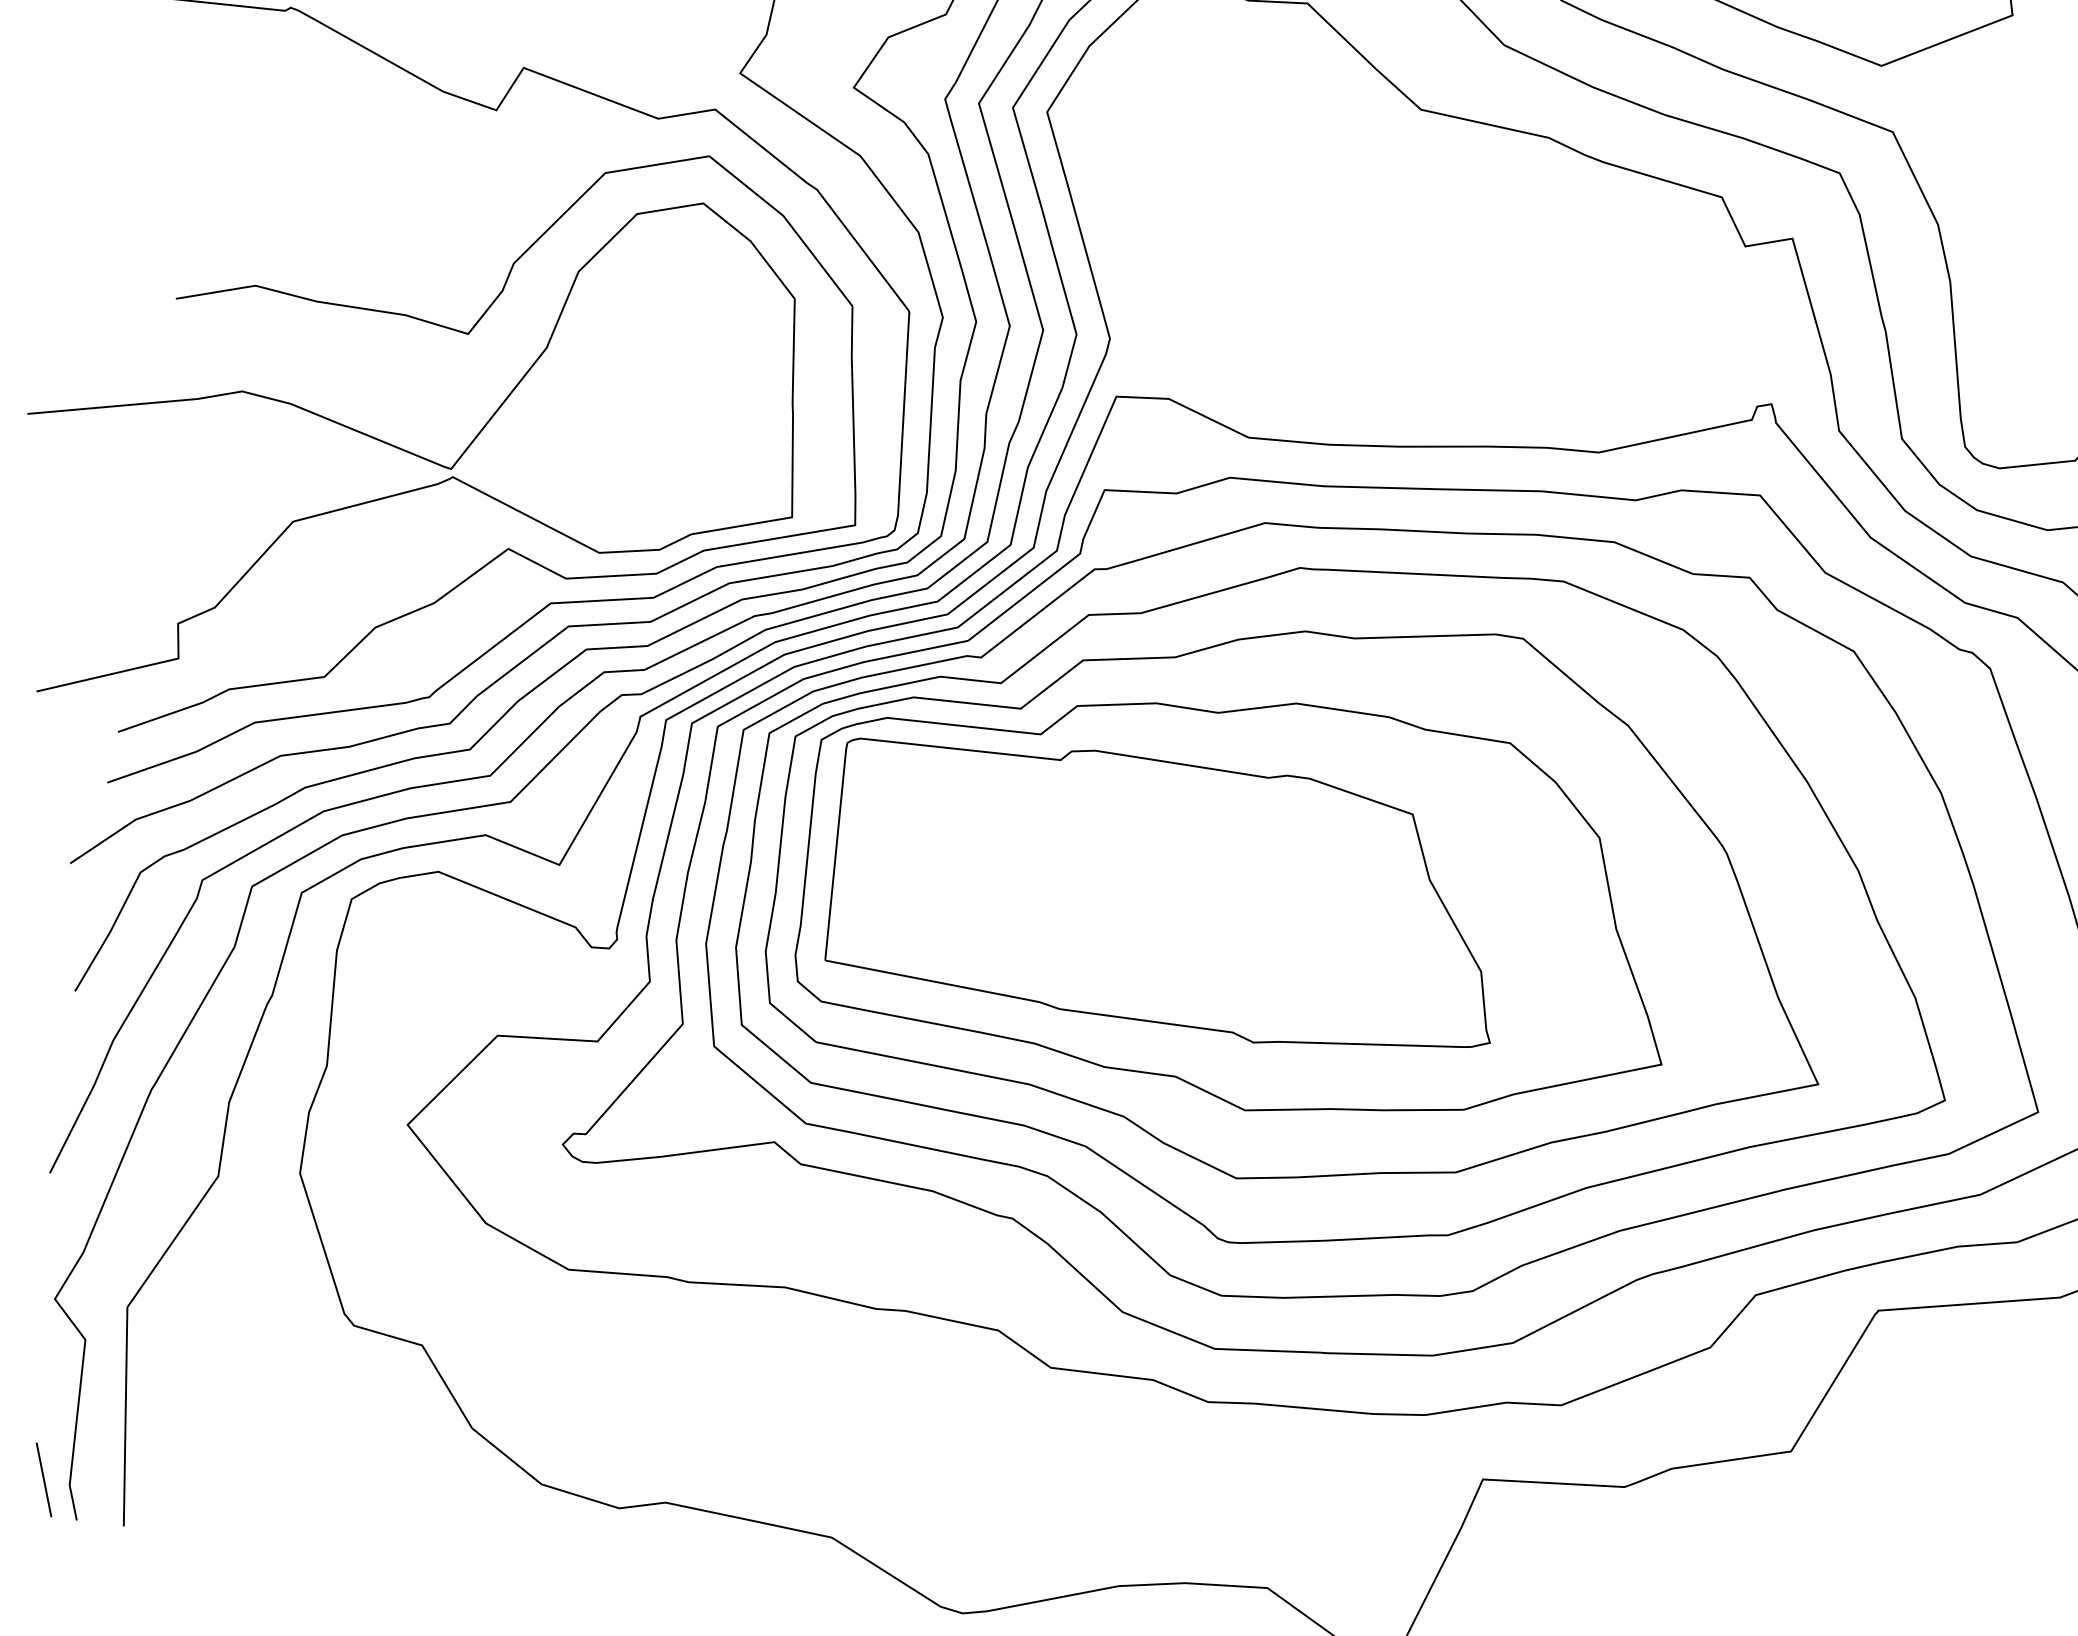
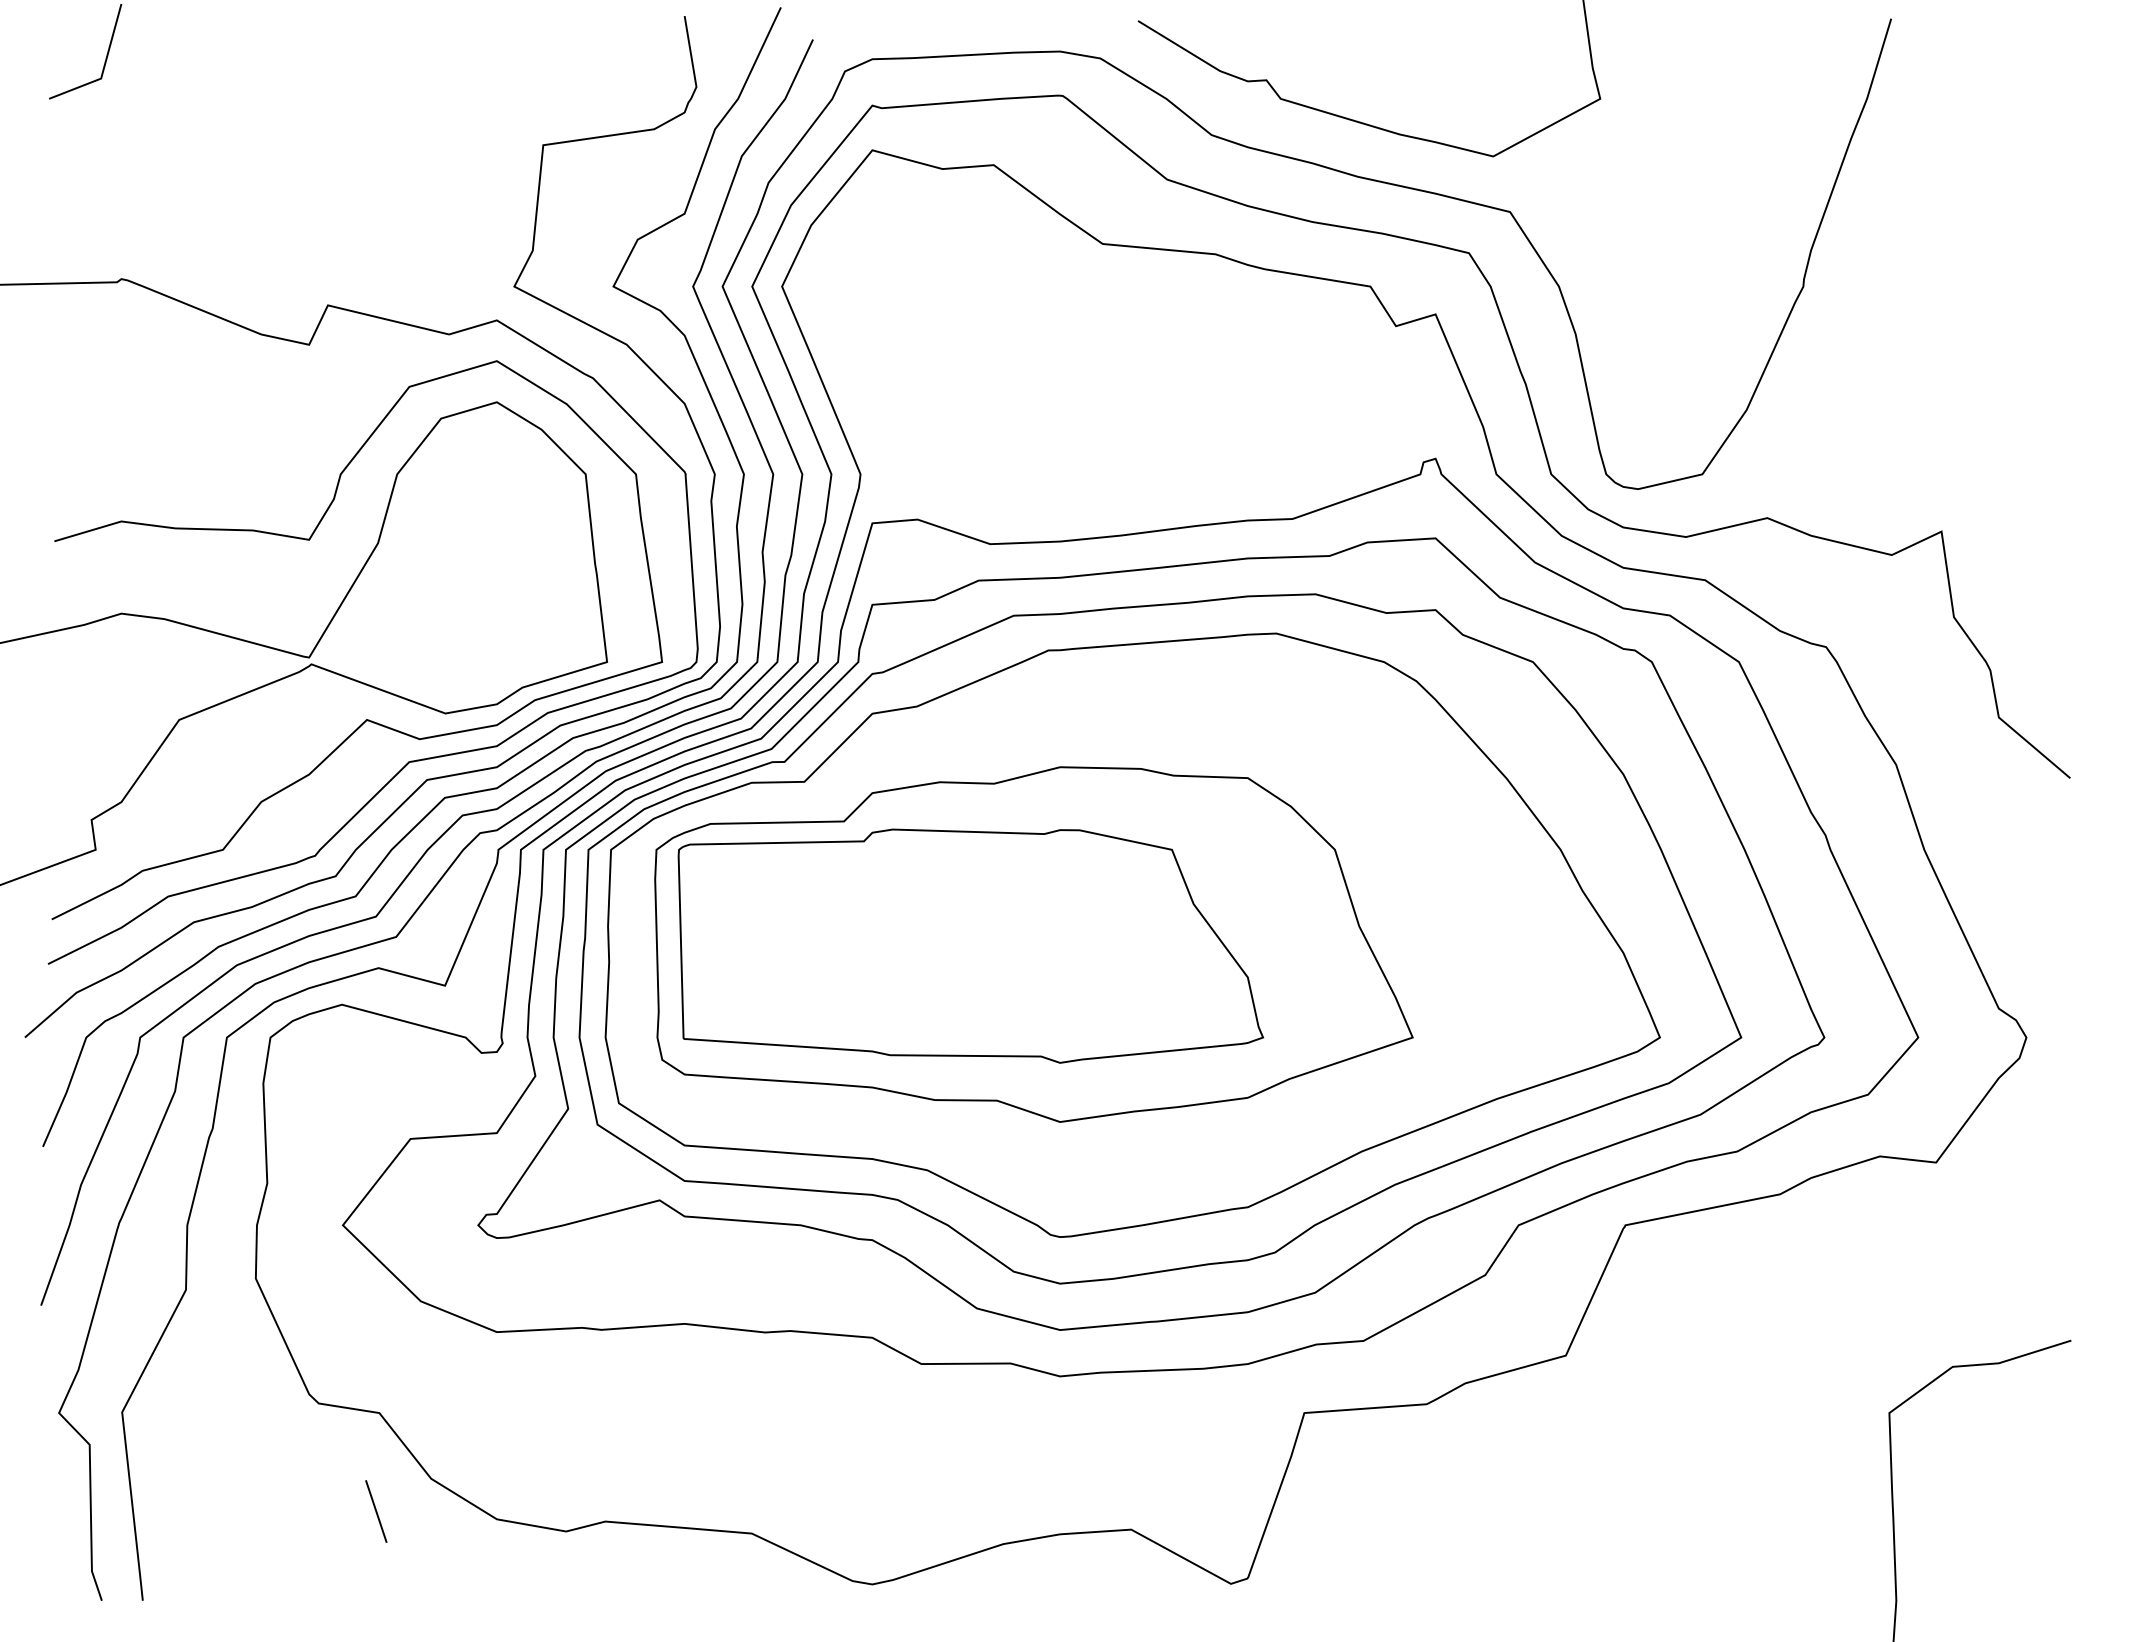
part: (1307, 898) -> (1090, 933), removed
line: (44, 1479) -> (376, 1511), moved

